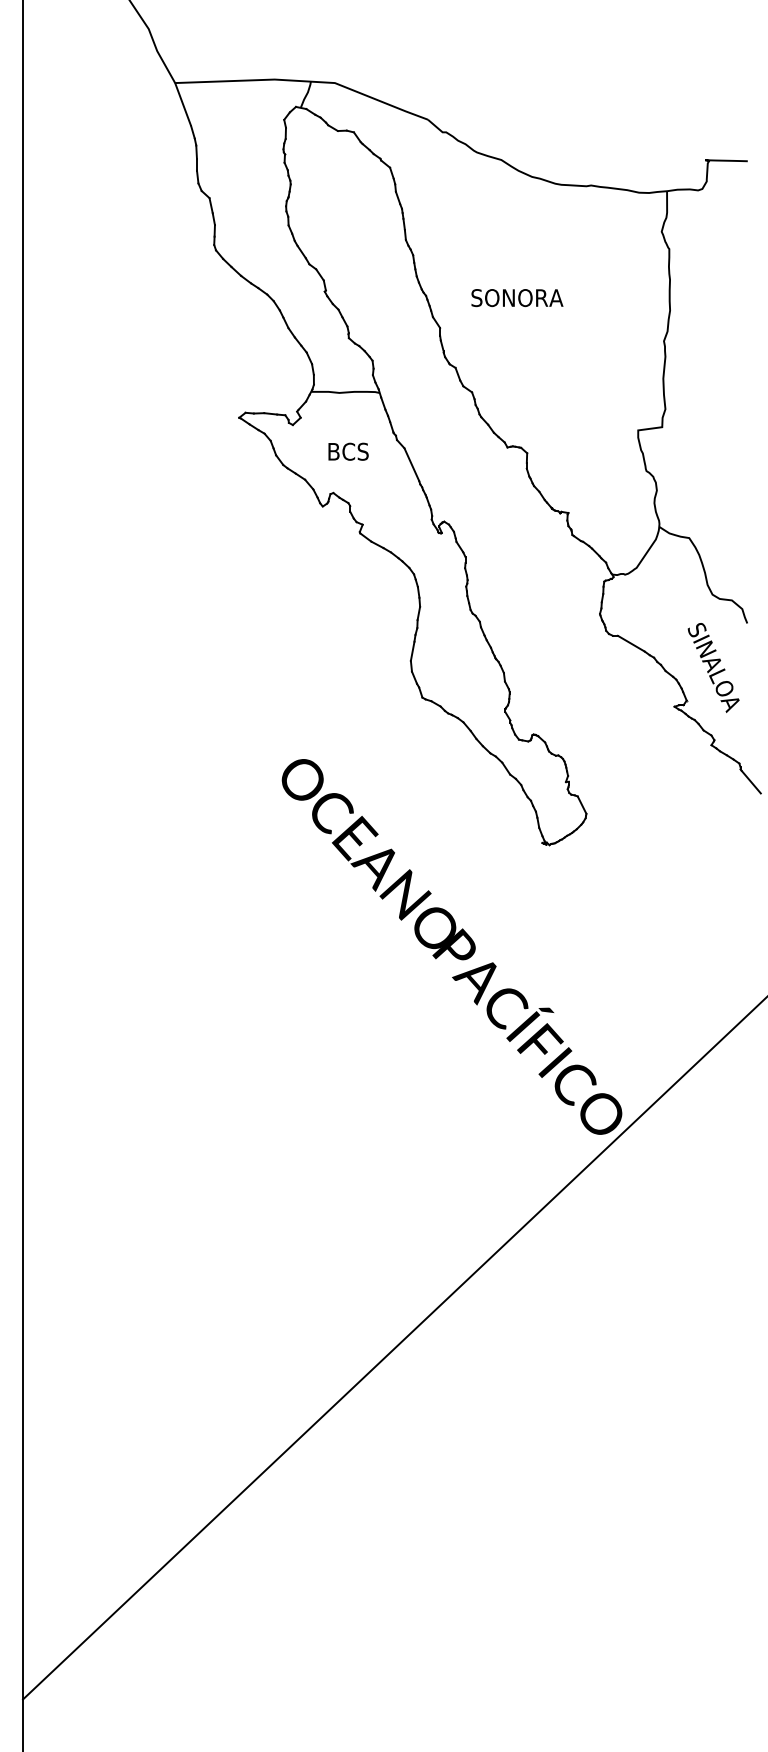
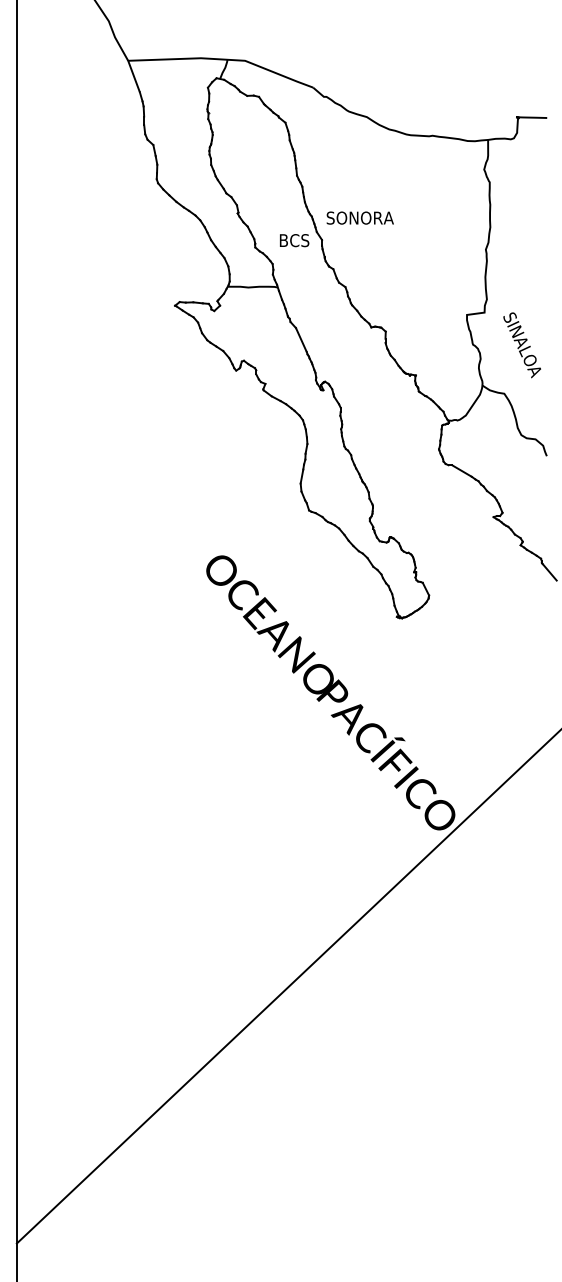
text: (517, 298) -> (360, 218), moved
text: (348, 451) -> (294, 240), moved
text: (713, 667) -> (522, 345), moved

